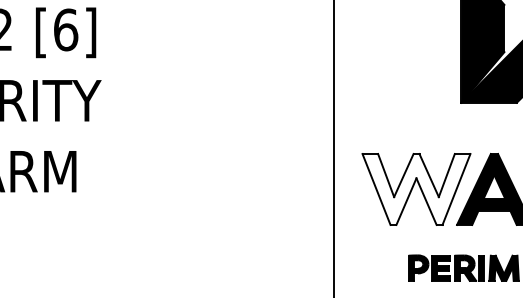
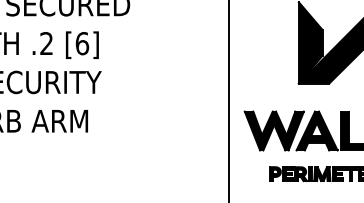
fill: (414, 188) -> (273, 130), added

